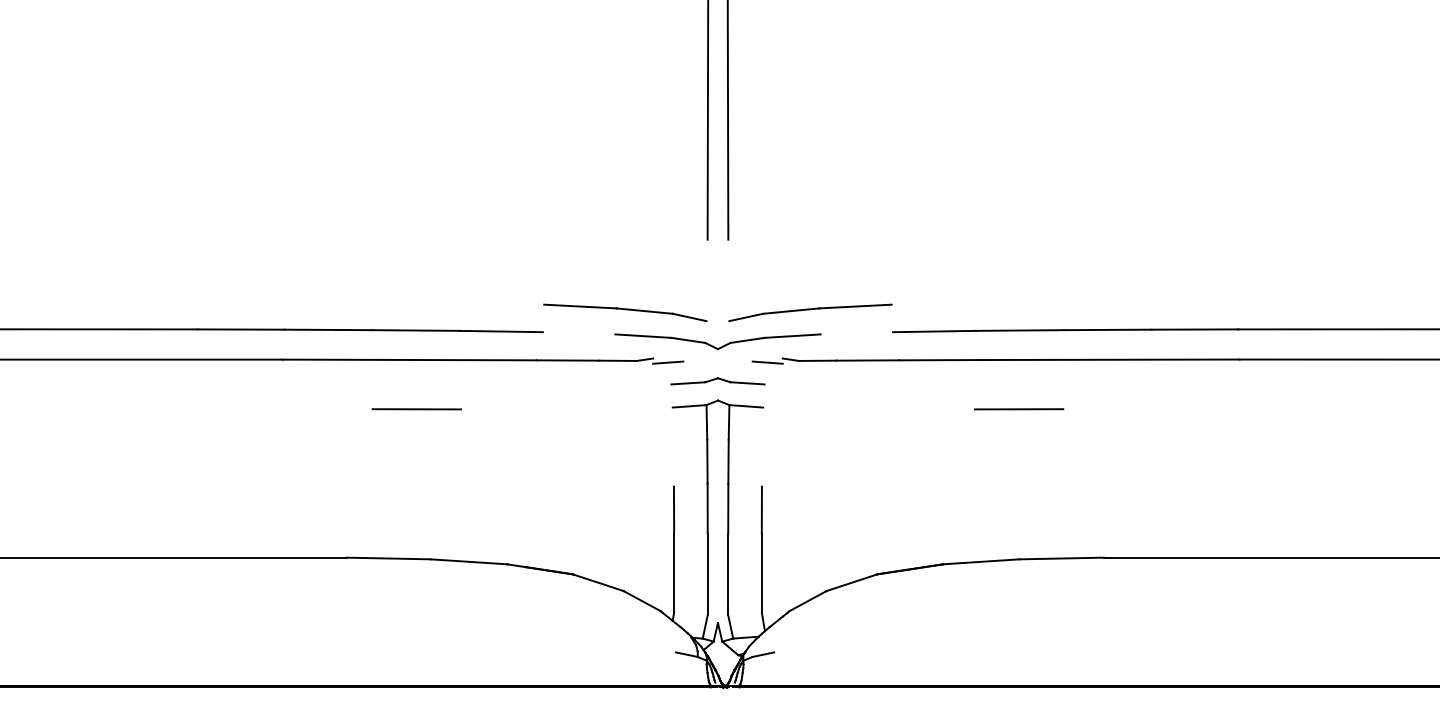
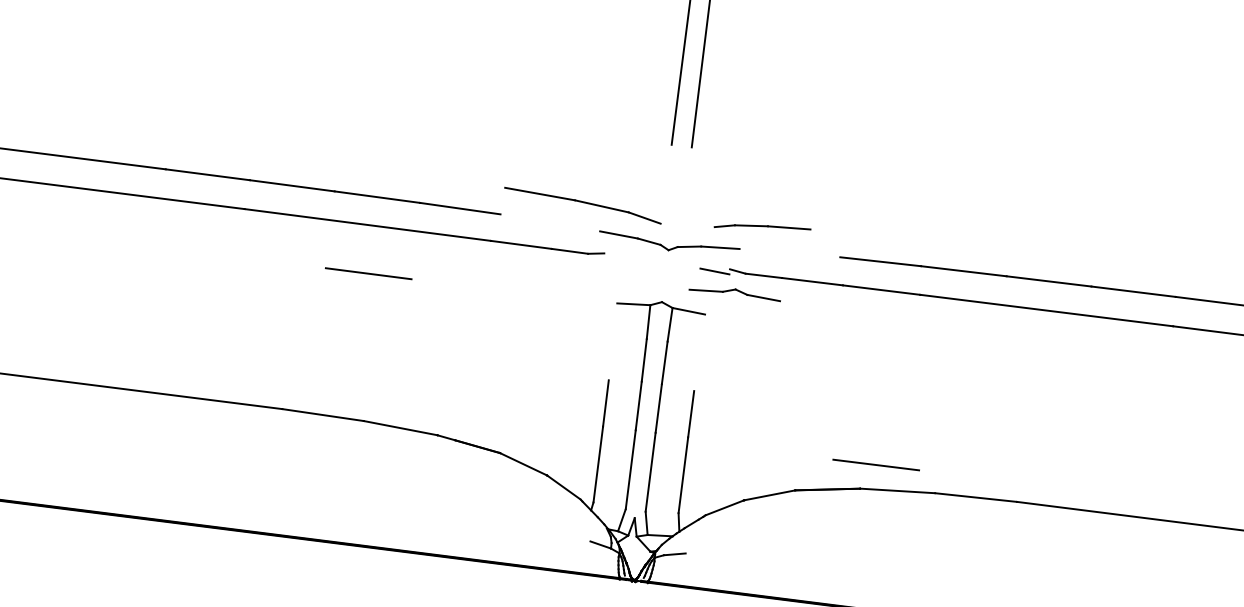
part: (810, 312) -> (762, 228), size x0.6
part: (717, 341) -> (668, 244), size x0.7
line: (668, 362) -> (618, 259), removed
part: (717, 381) -> (734, 292), moved
line: (1019, 409) -> (876, 465), moved

